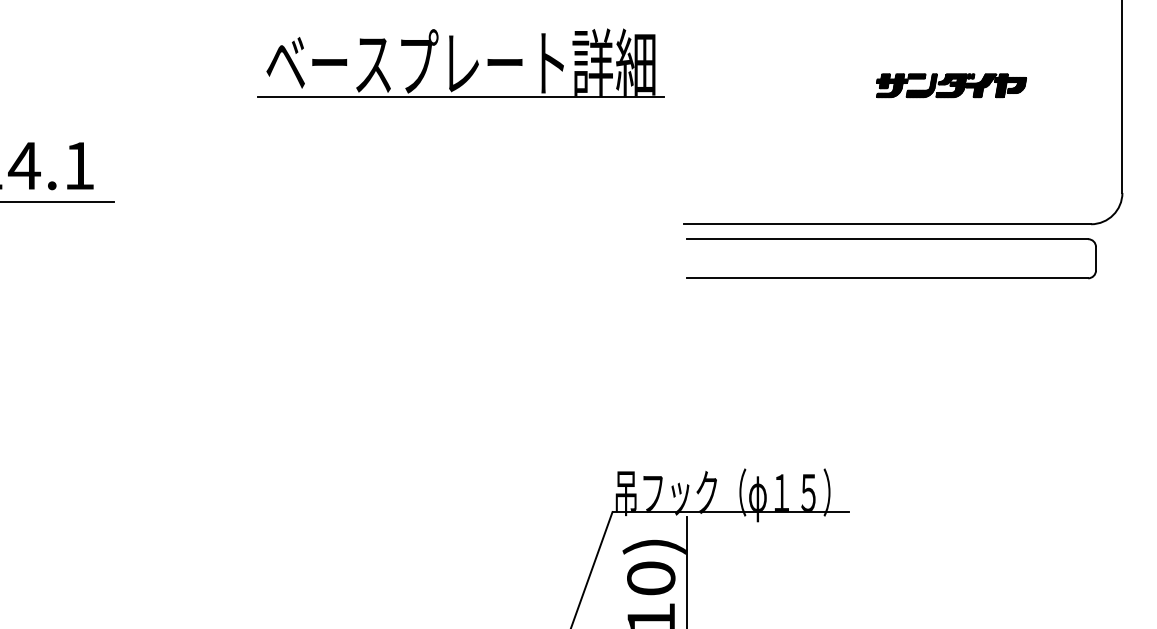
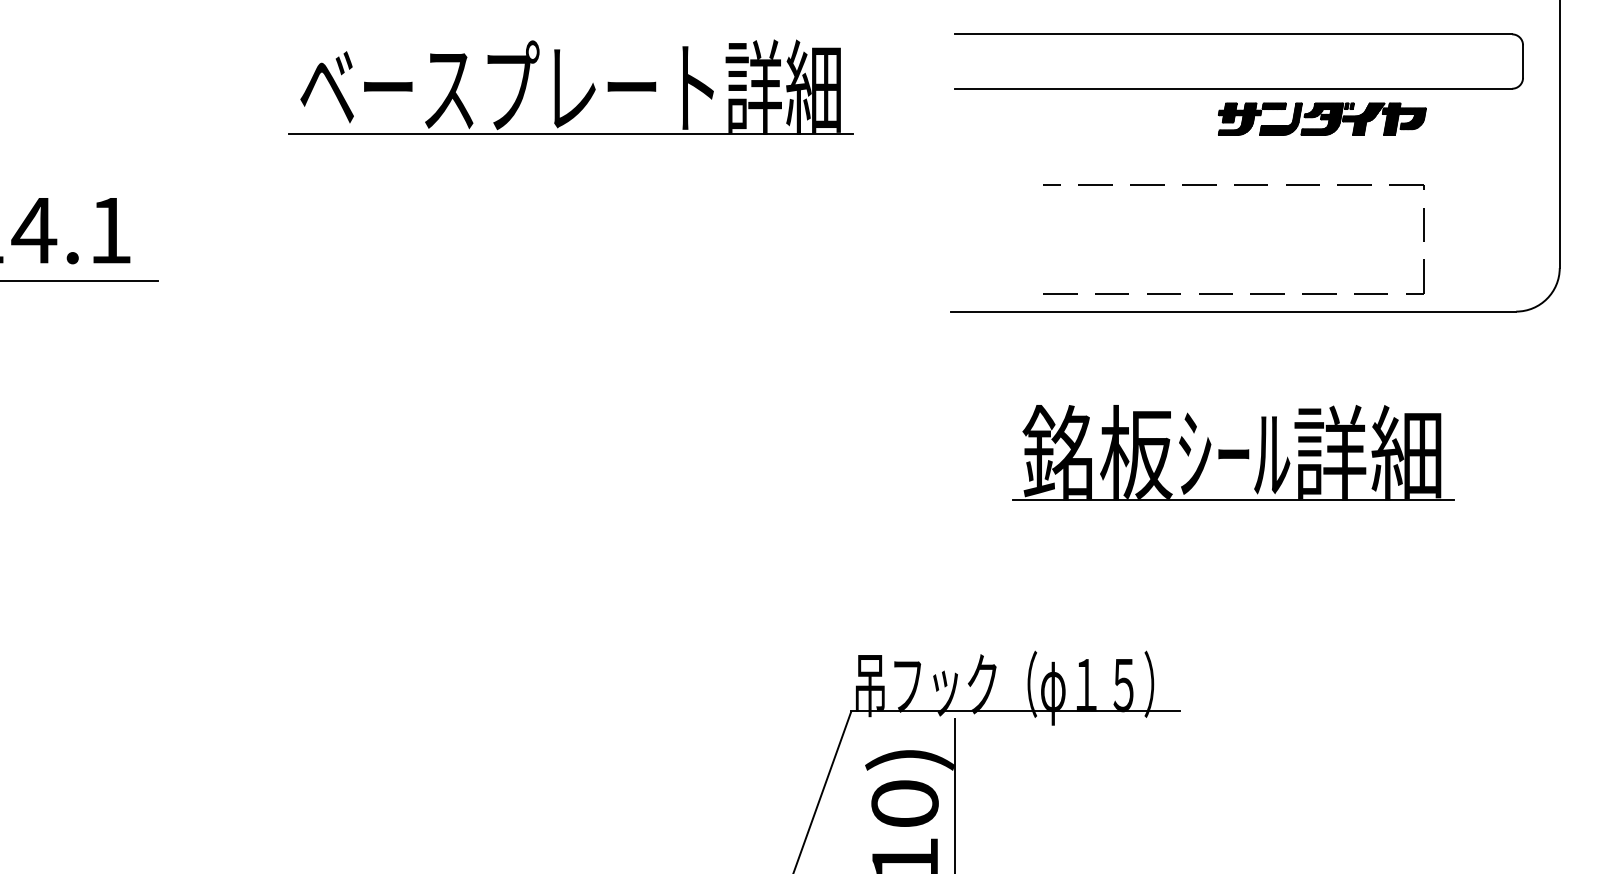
part: (452, 62) -> (559, 86), moved
part: (888, 133) -> (1234, 185), added
part: (891, 239) -> (1238, 34), moved
part: (887, 325) -> (1233, 452), added

